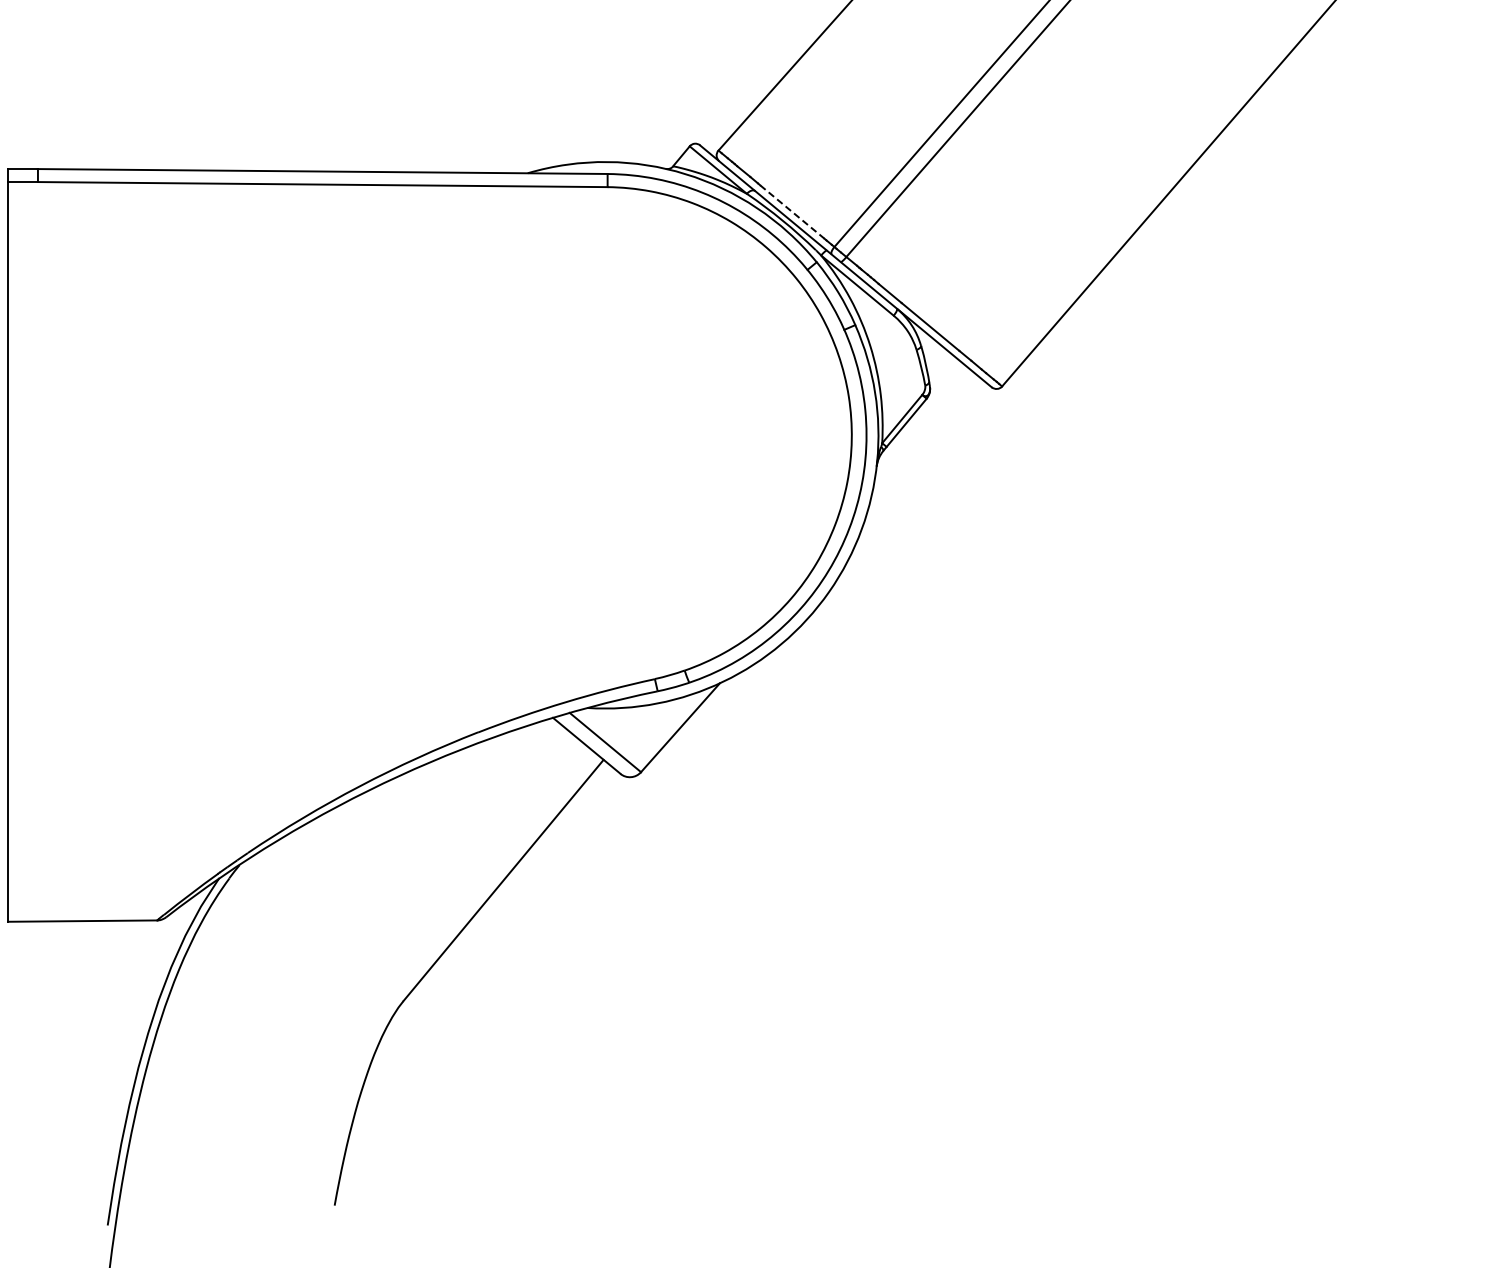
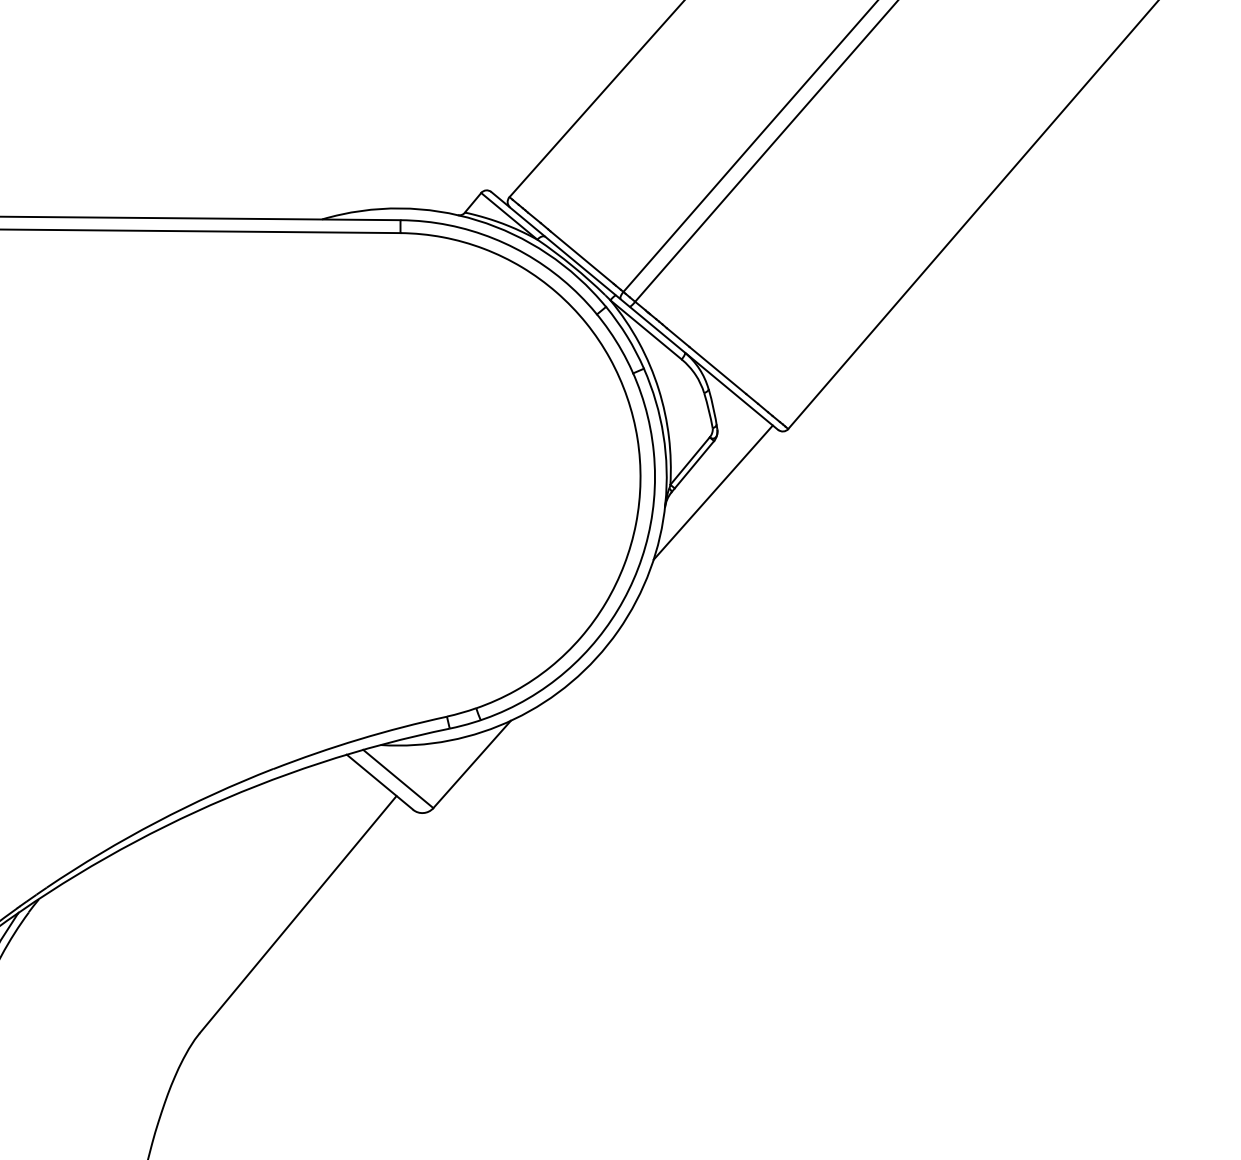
line: (792, 212) -> (582, 258), dashed -> solid
line: (925, 450) -> (712, 491), added

